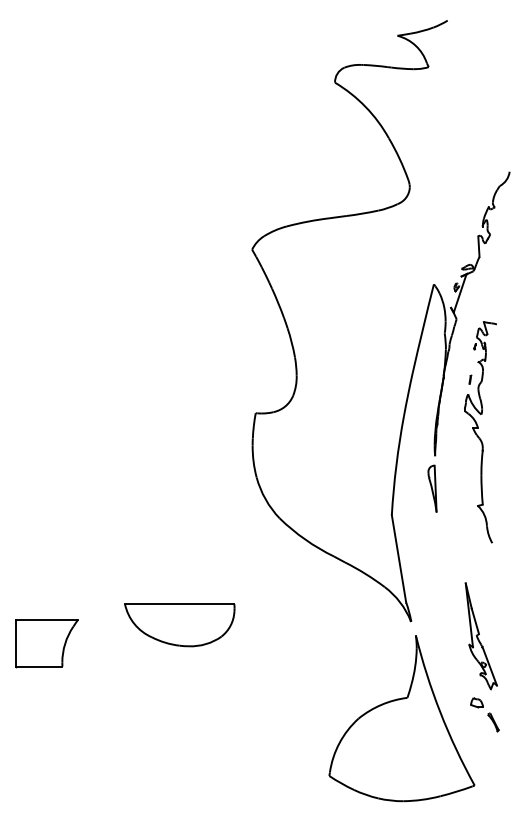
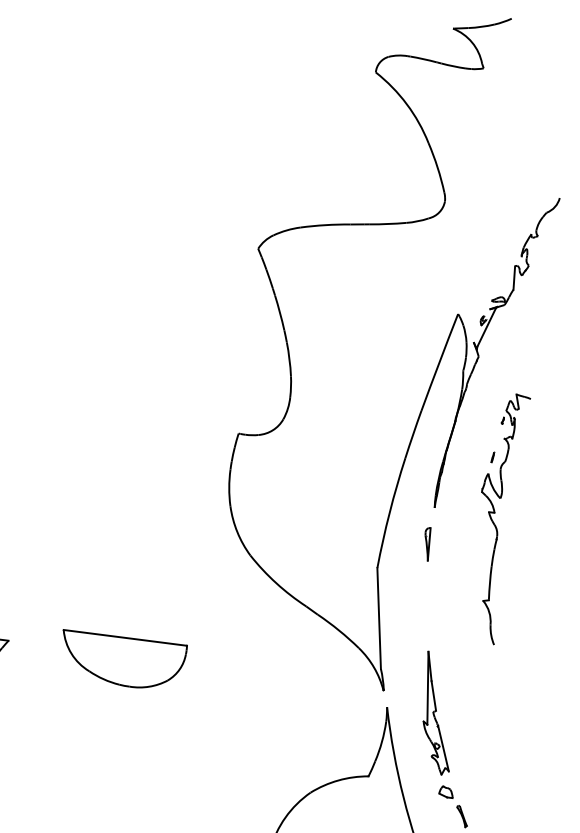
part: (480, 432) -> (496, 518), moved
part: (432, 488) -> (427, 543), size x0.62
part: (480, 636) -> (437, 713), moved

